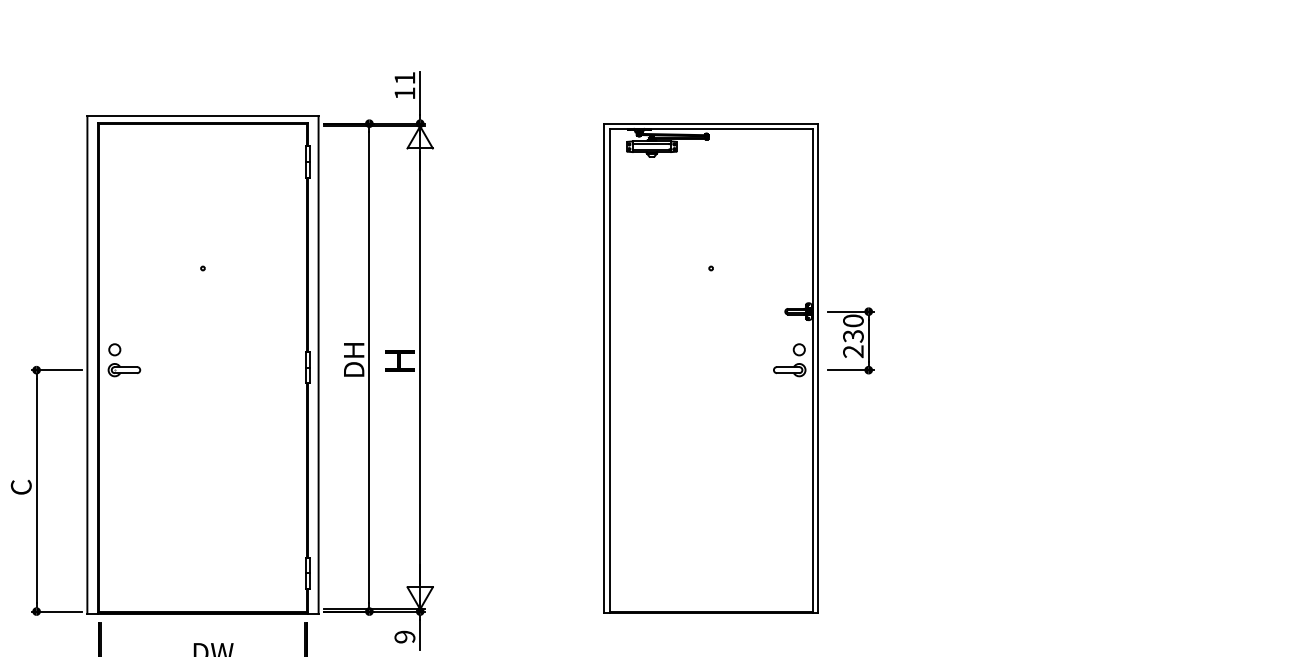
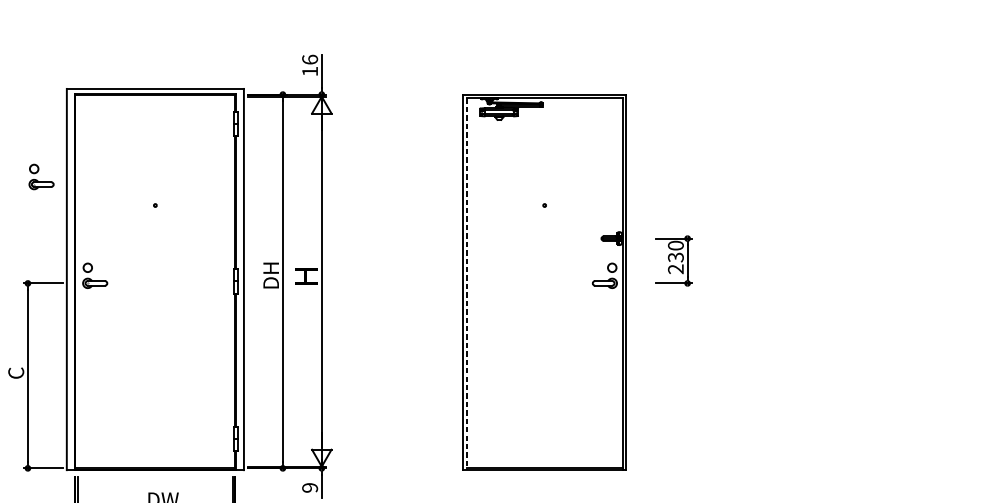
text: (404, 77) -> (309, 59), 11 -> 16
part: (54, 231) -> (41, 177), added
part: (850, 340) -> (673, 260), moved
line: (609, 371) -> (466, 284), solid -> dashed

